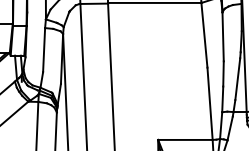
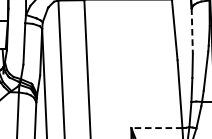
line: (223, 36) -> (192, 31), solid -> dashed
line: (184, 139) -> (156, 127), solid -> dashed

